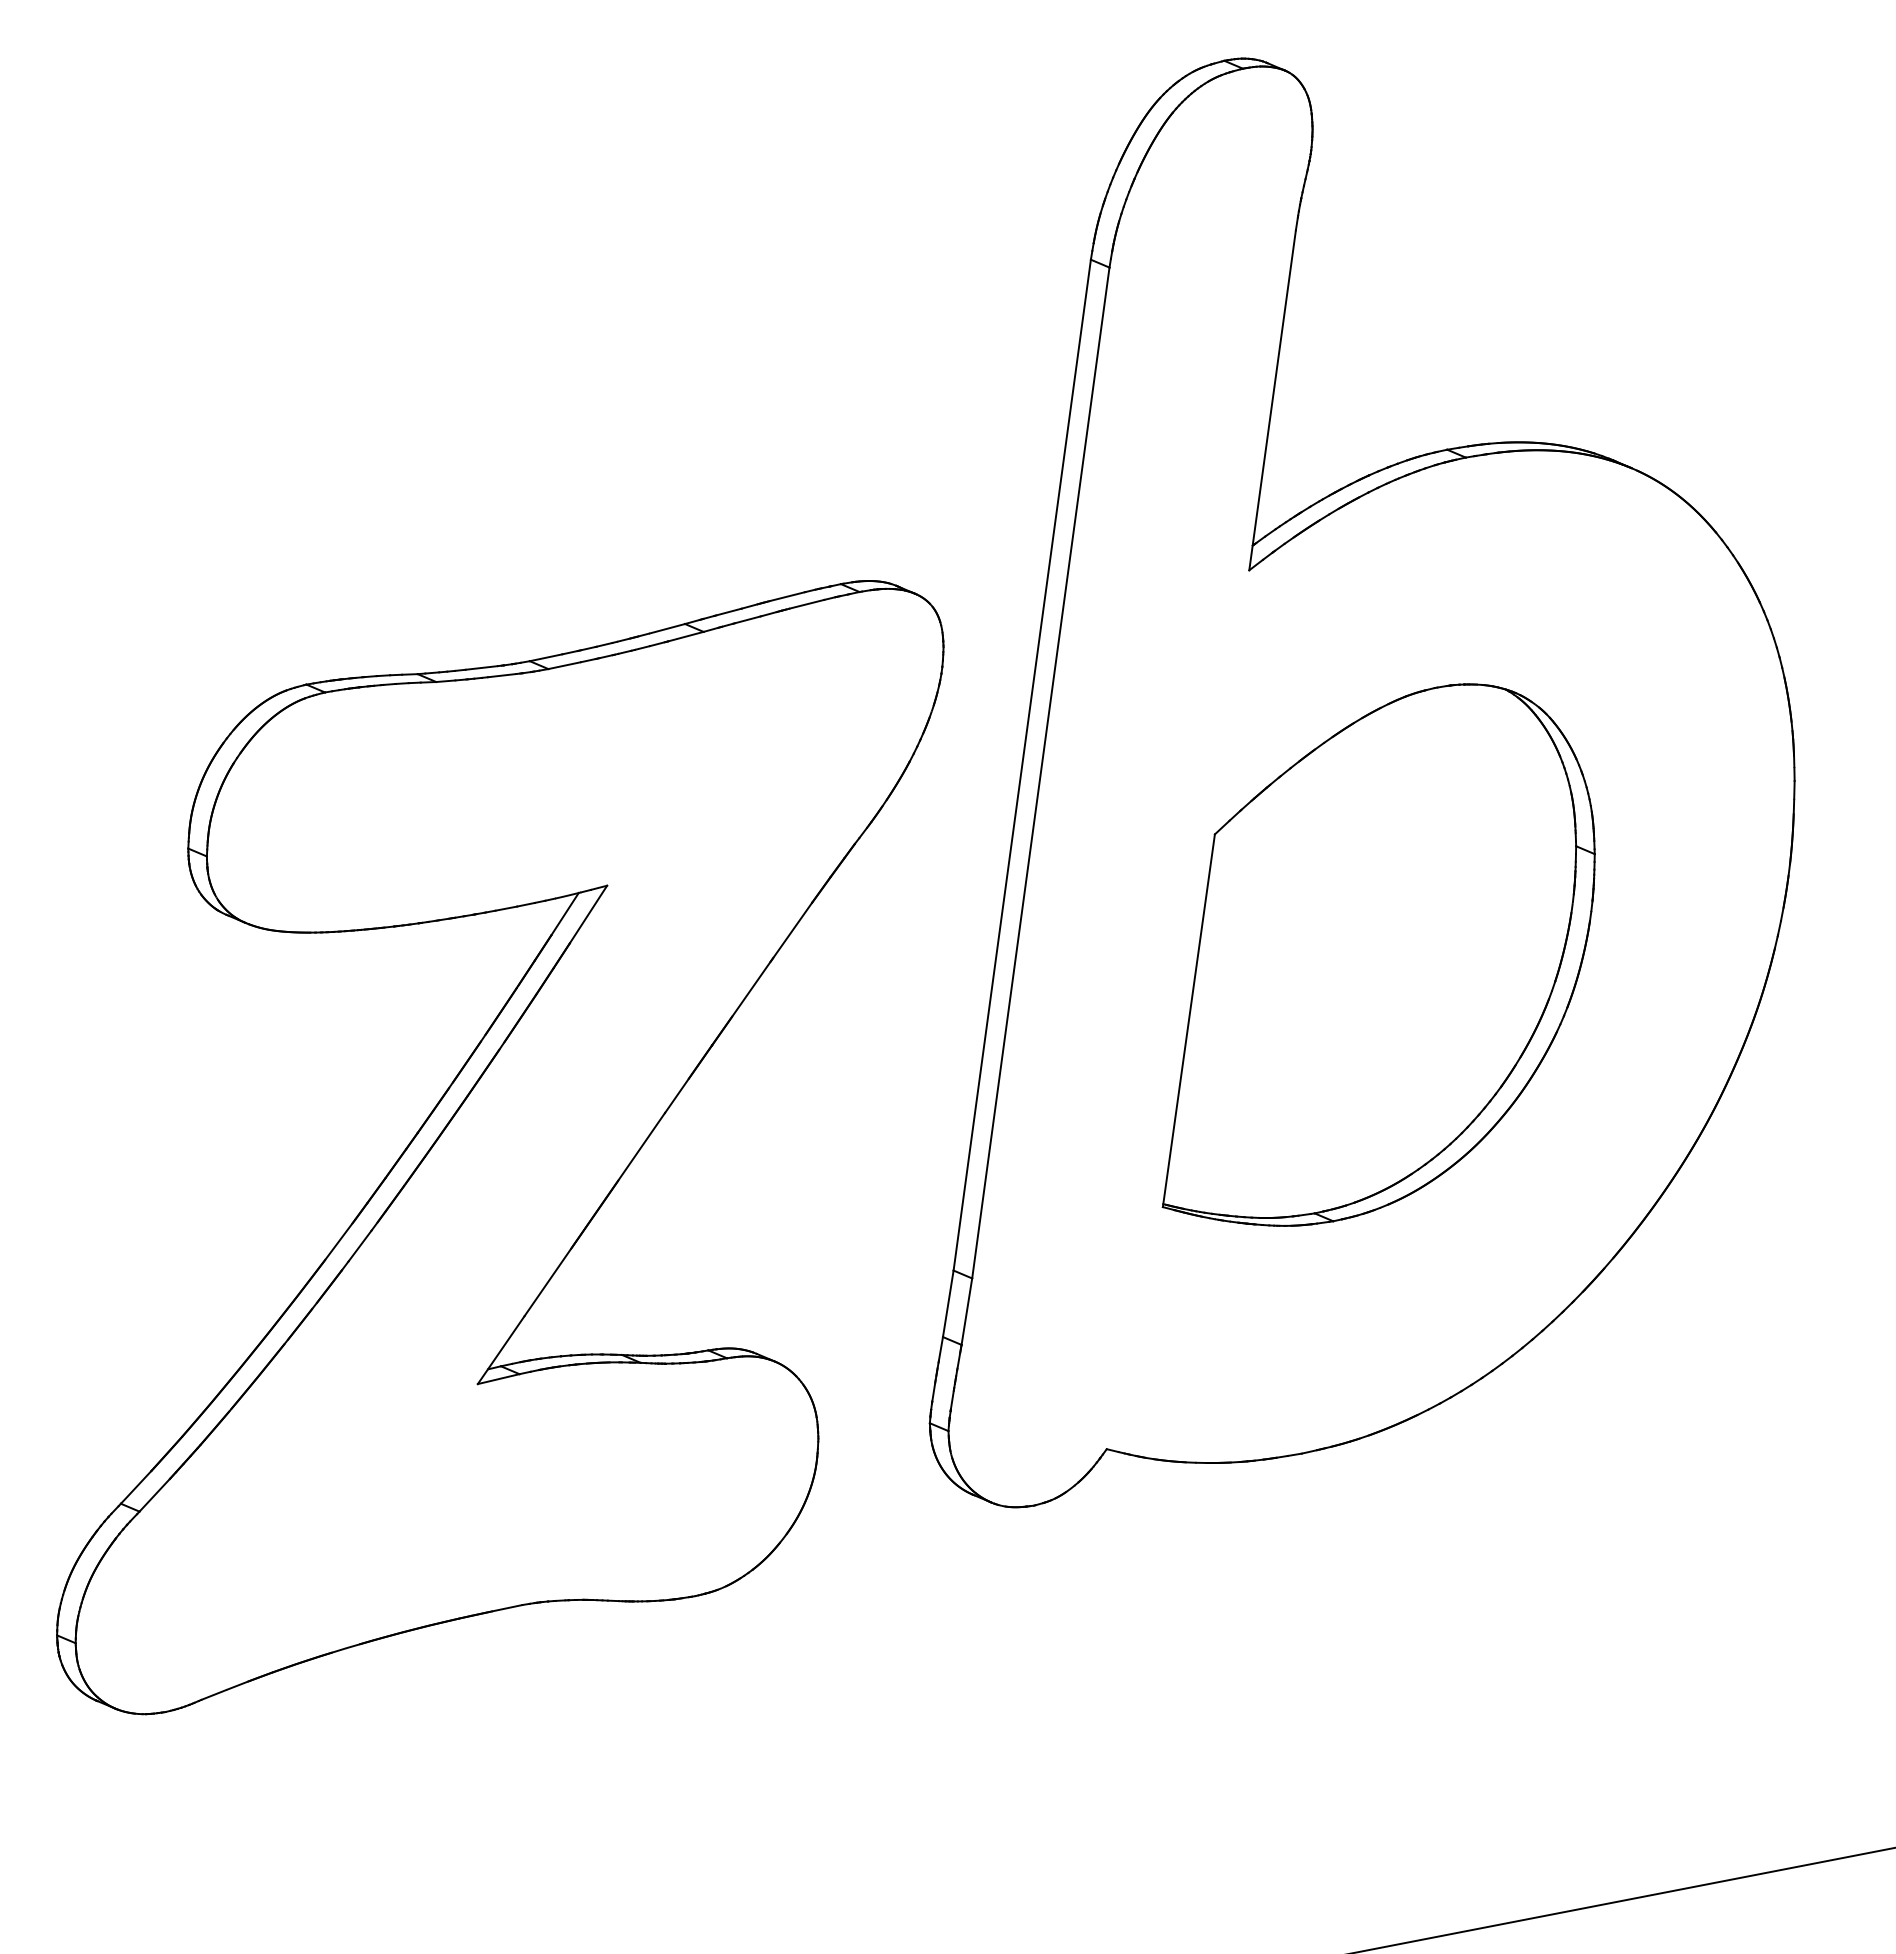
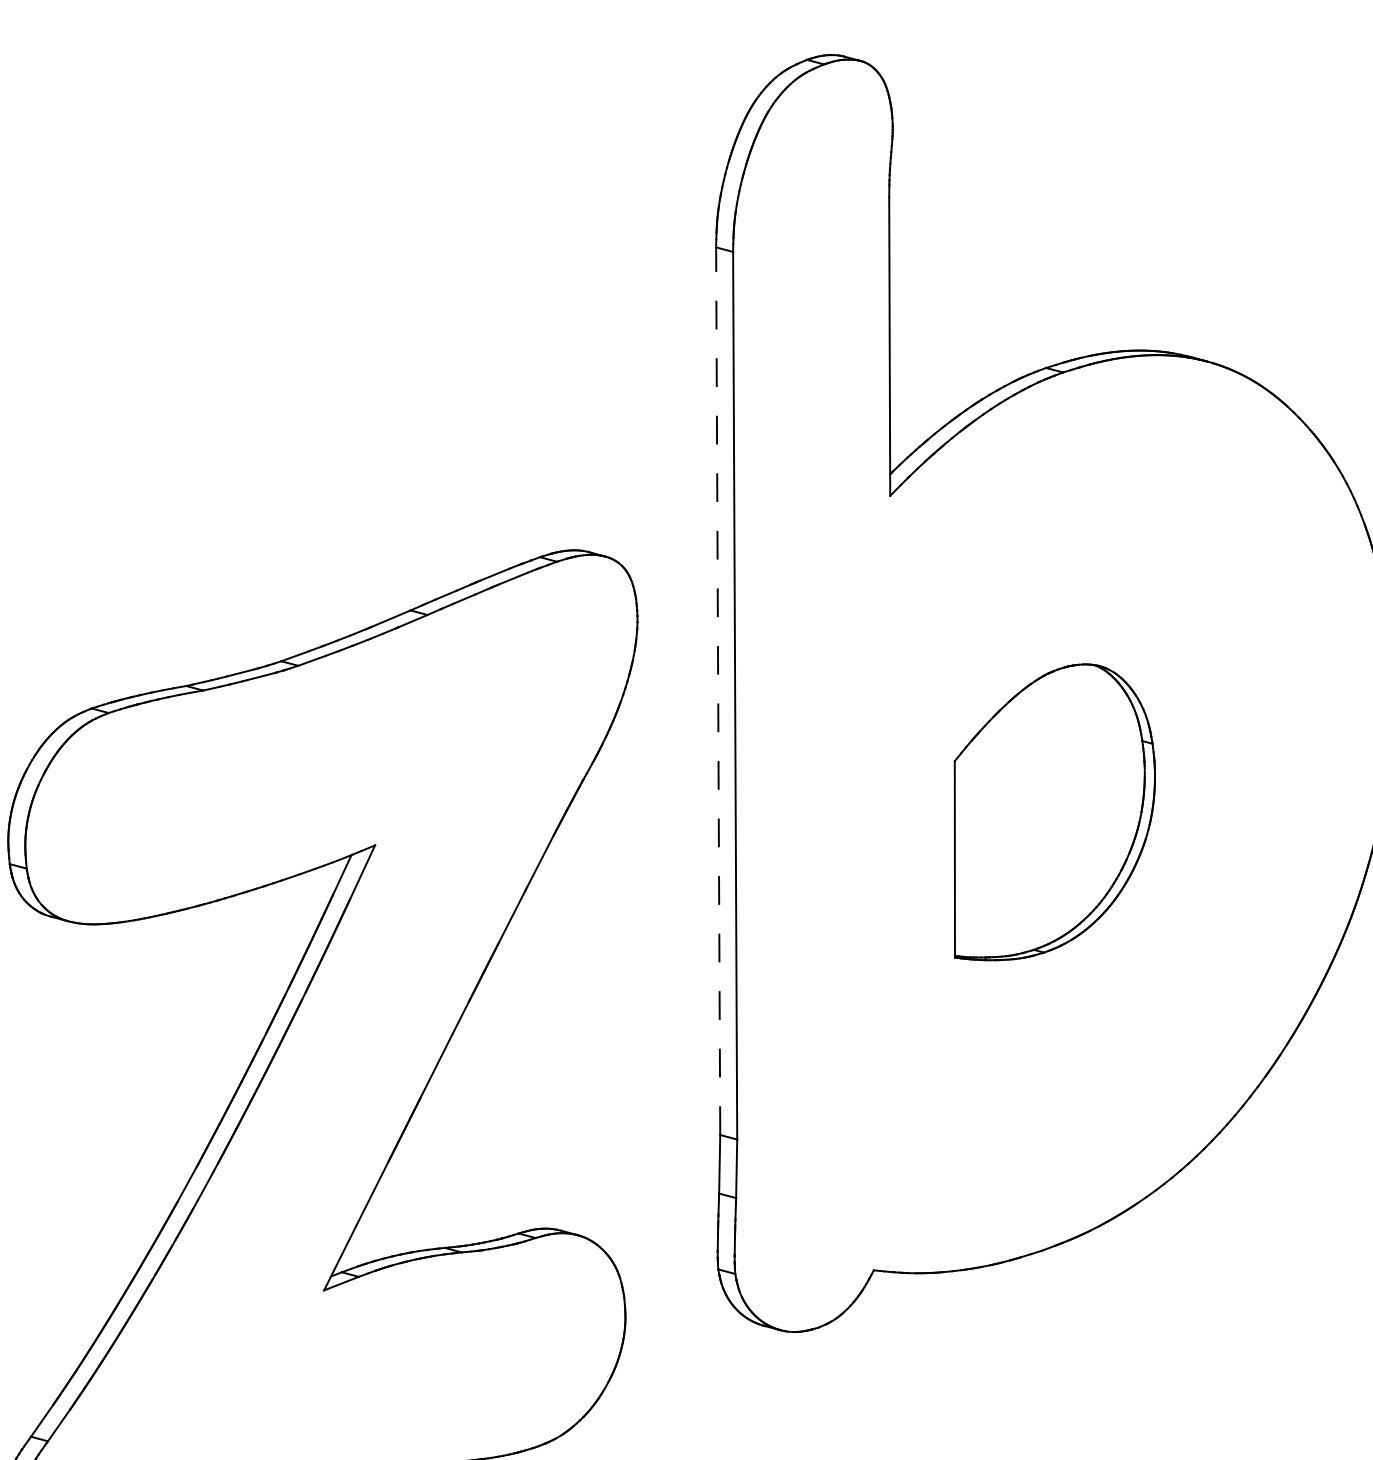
line: (1022, 764) -> (718, 690), solid -> dashed
part: (1378, 954) -> (1048, 811), size x0.6

